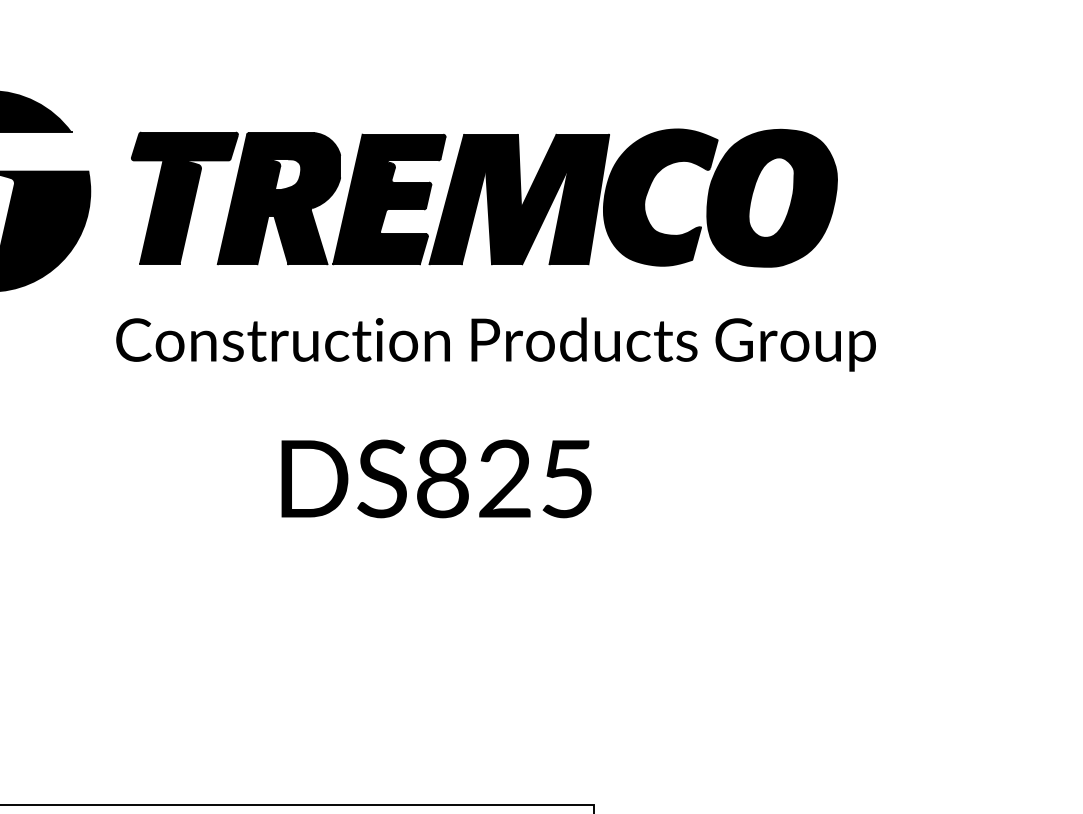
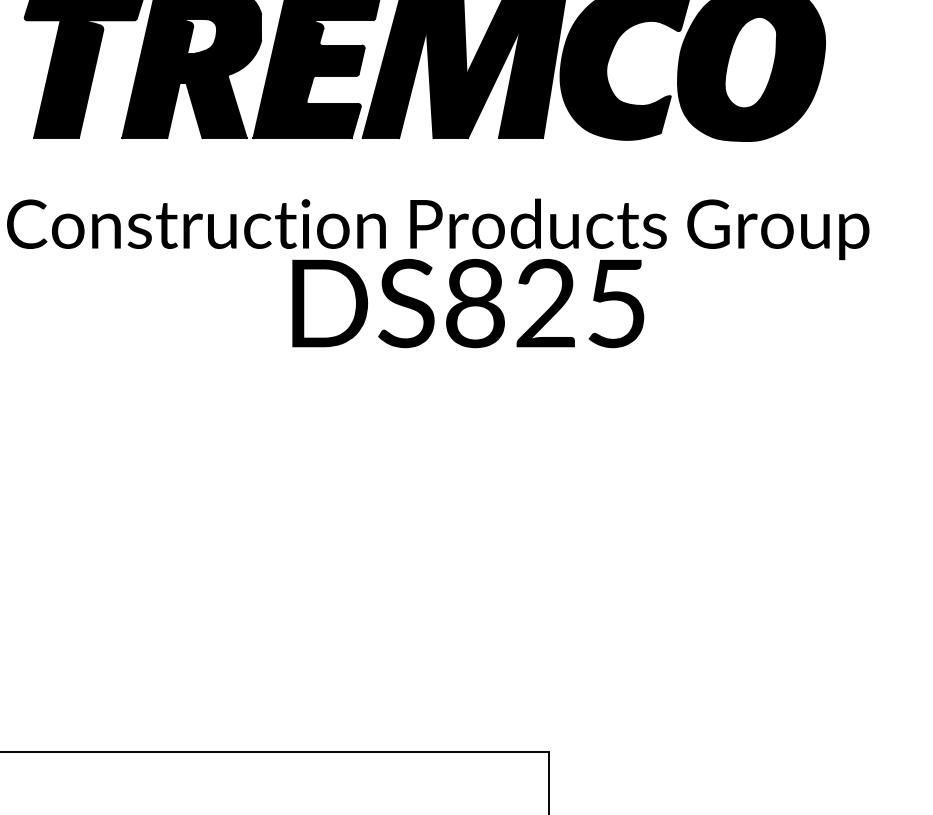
text: (436, 478) -> (468, 303), moved

